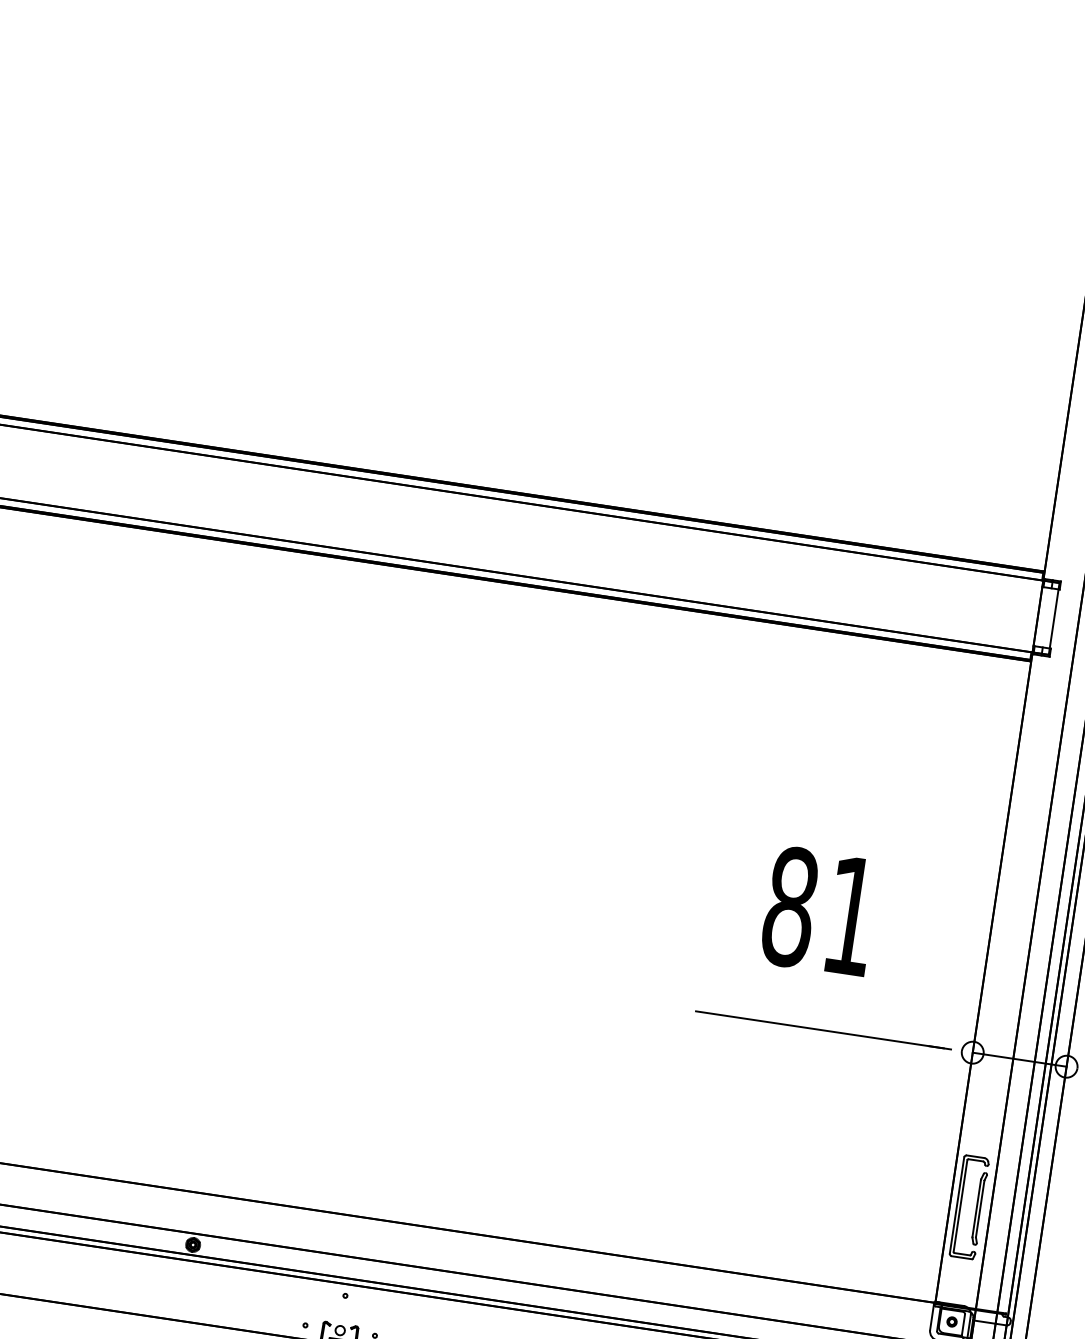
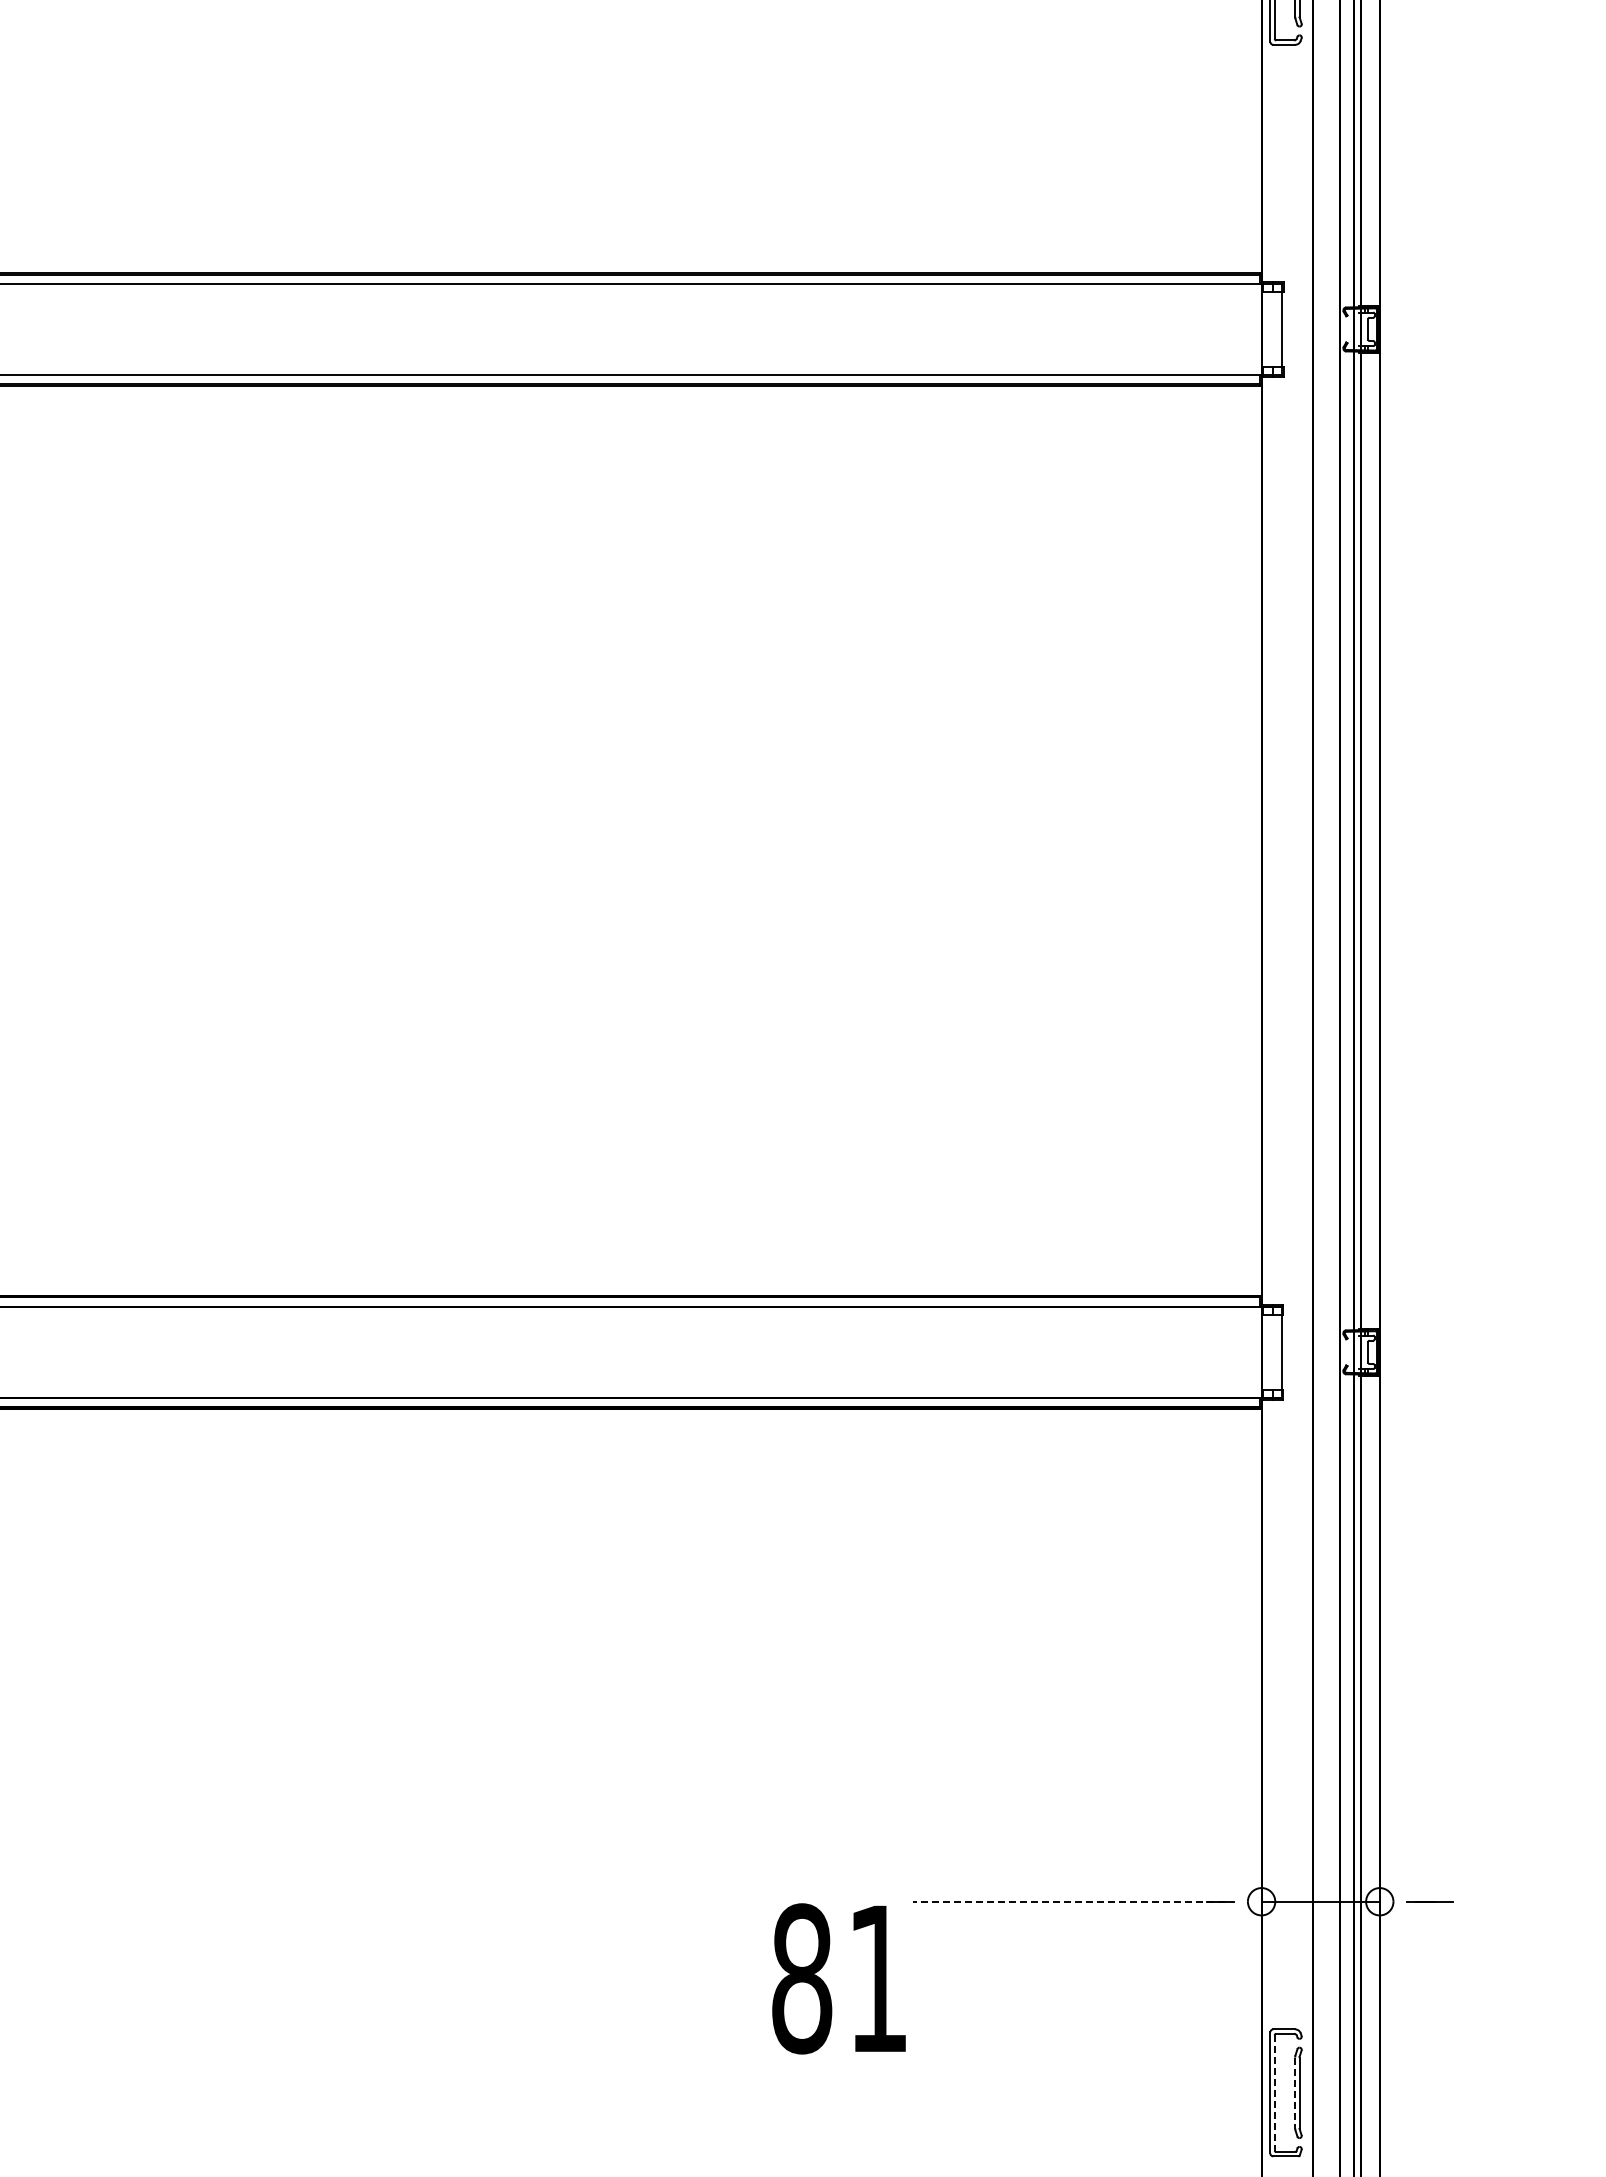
text: (819, 911) -> (838, 1978), moved
line: (819, 1029) -> (1068, 1901), solid -> dashed
line: (960, 1205) -> (1274, 2092), solid -> dashed
line: (976, 1208) -> (1295, 2093), solid -> dashed

